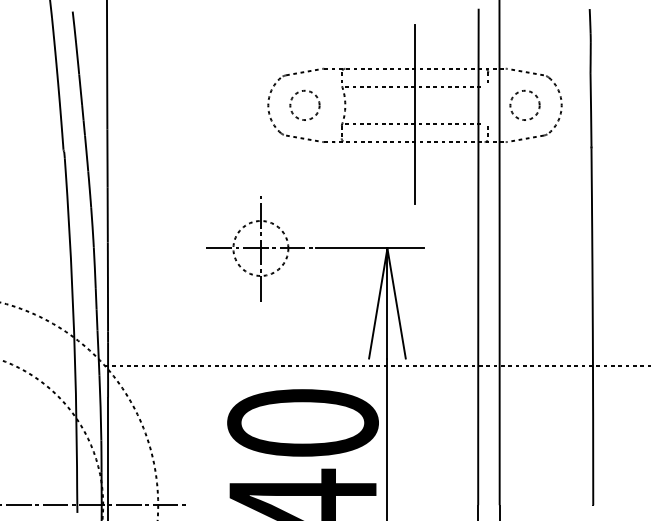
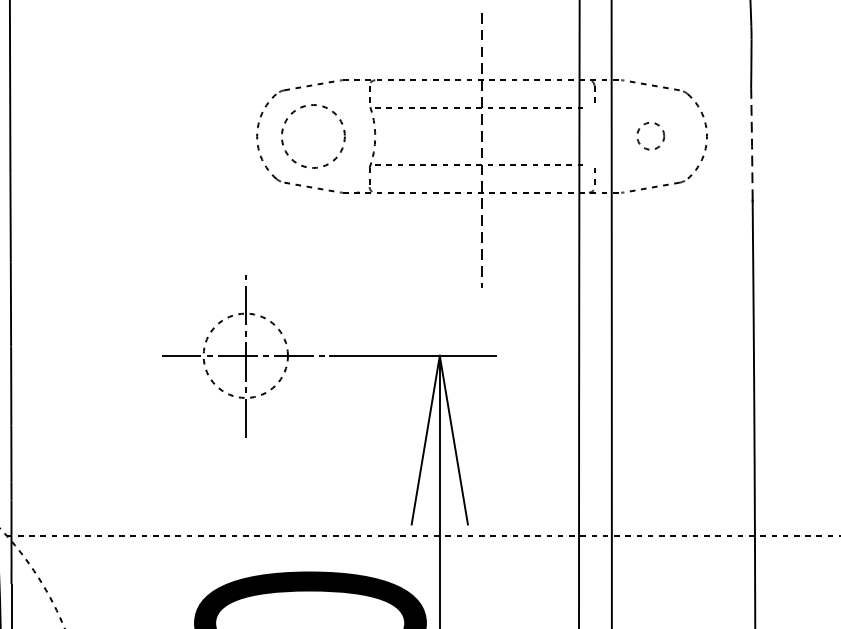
circle: (524, 104) -> (649, 135), size x0.6
circle: (304, 105) -> (312, 136), size x1.4
line: (591, 110) -> (752, 144), solid -> dashed
line: (415, 114) -> (482, 150), solid -> dashed

